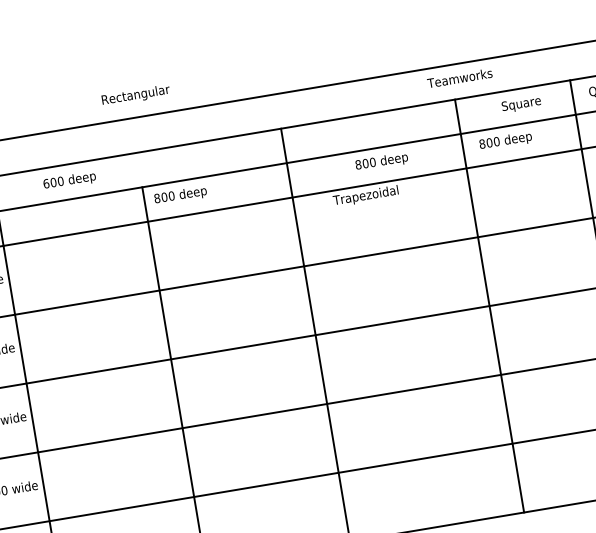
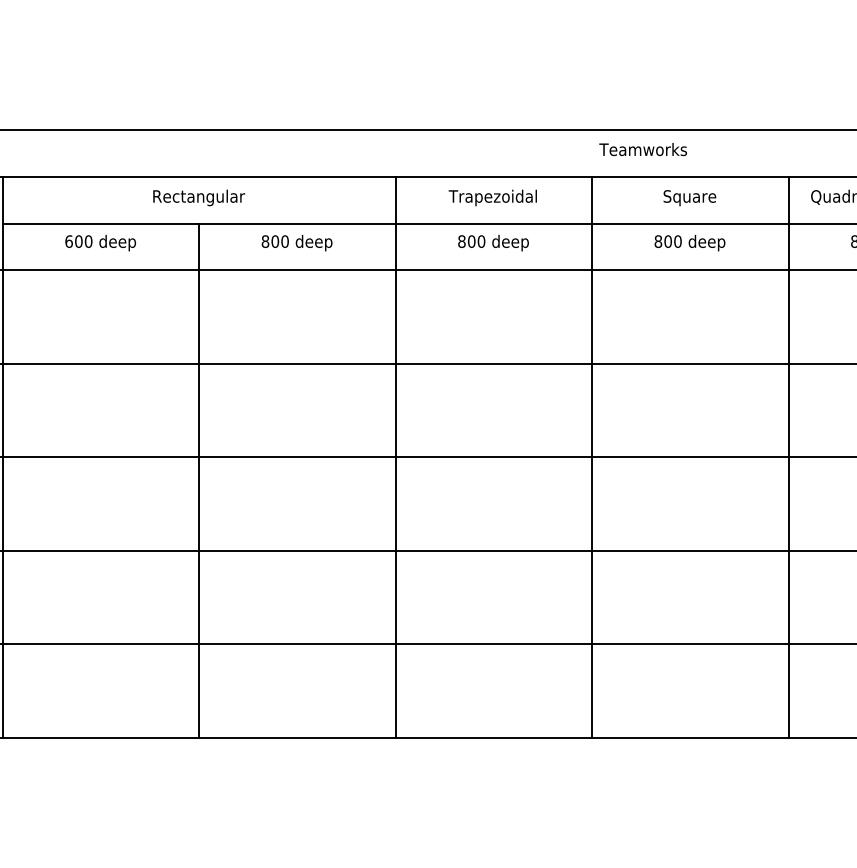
text: (136, 95) -> (199, 197), moved
text: (521, 104) -> (689, 198), moved
text: (381, 162) -> (493, 243), moved
text: (69, 181) -> (100, 243), moved
text: (180, 195) -> (296, 242), moved
text: (365, 196) -> (492, 197), moved
line: (489, 306) -> (592, 457), moved

